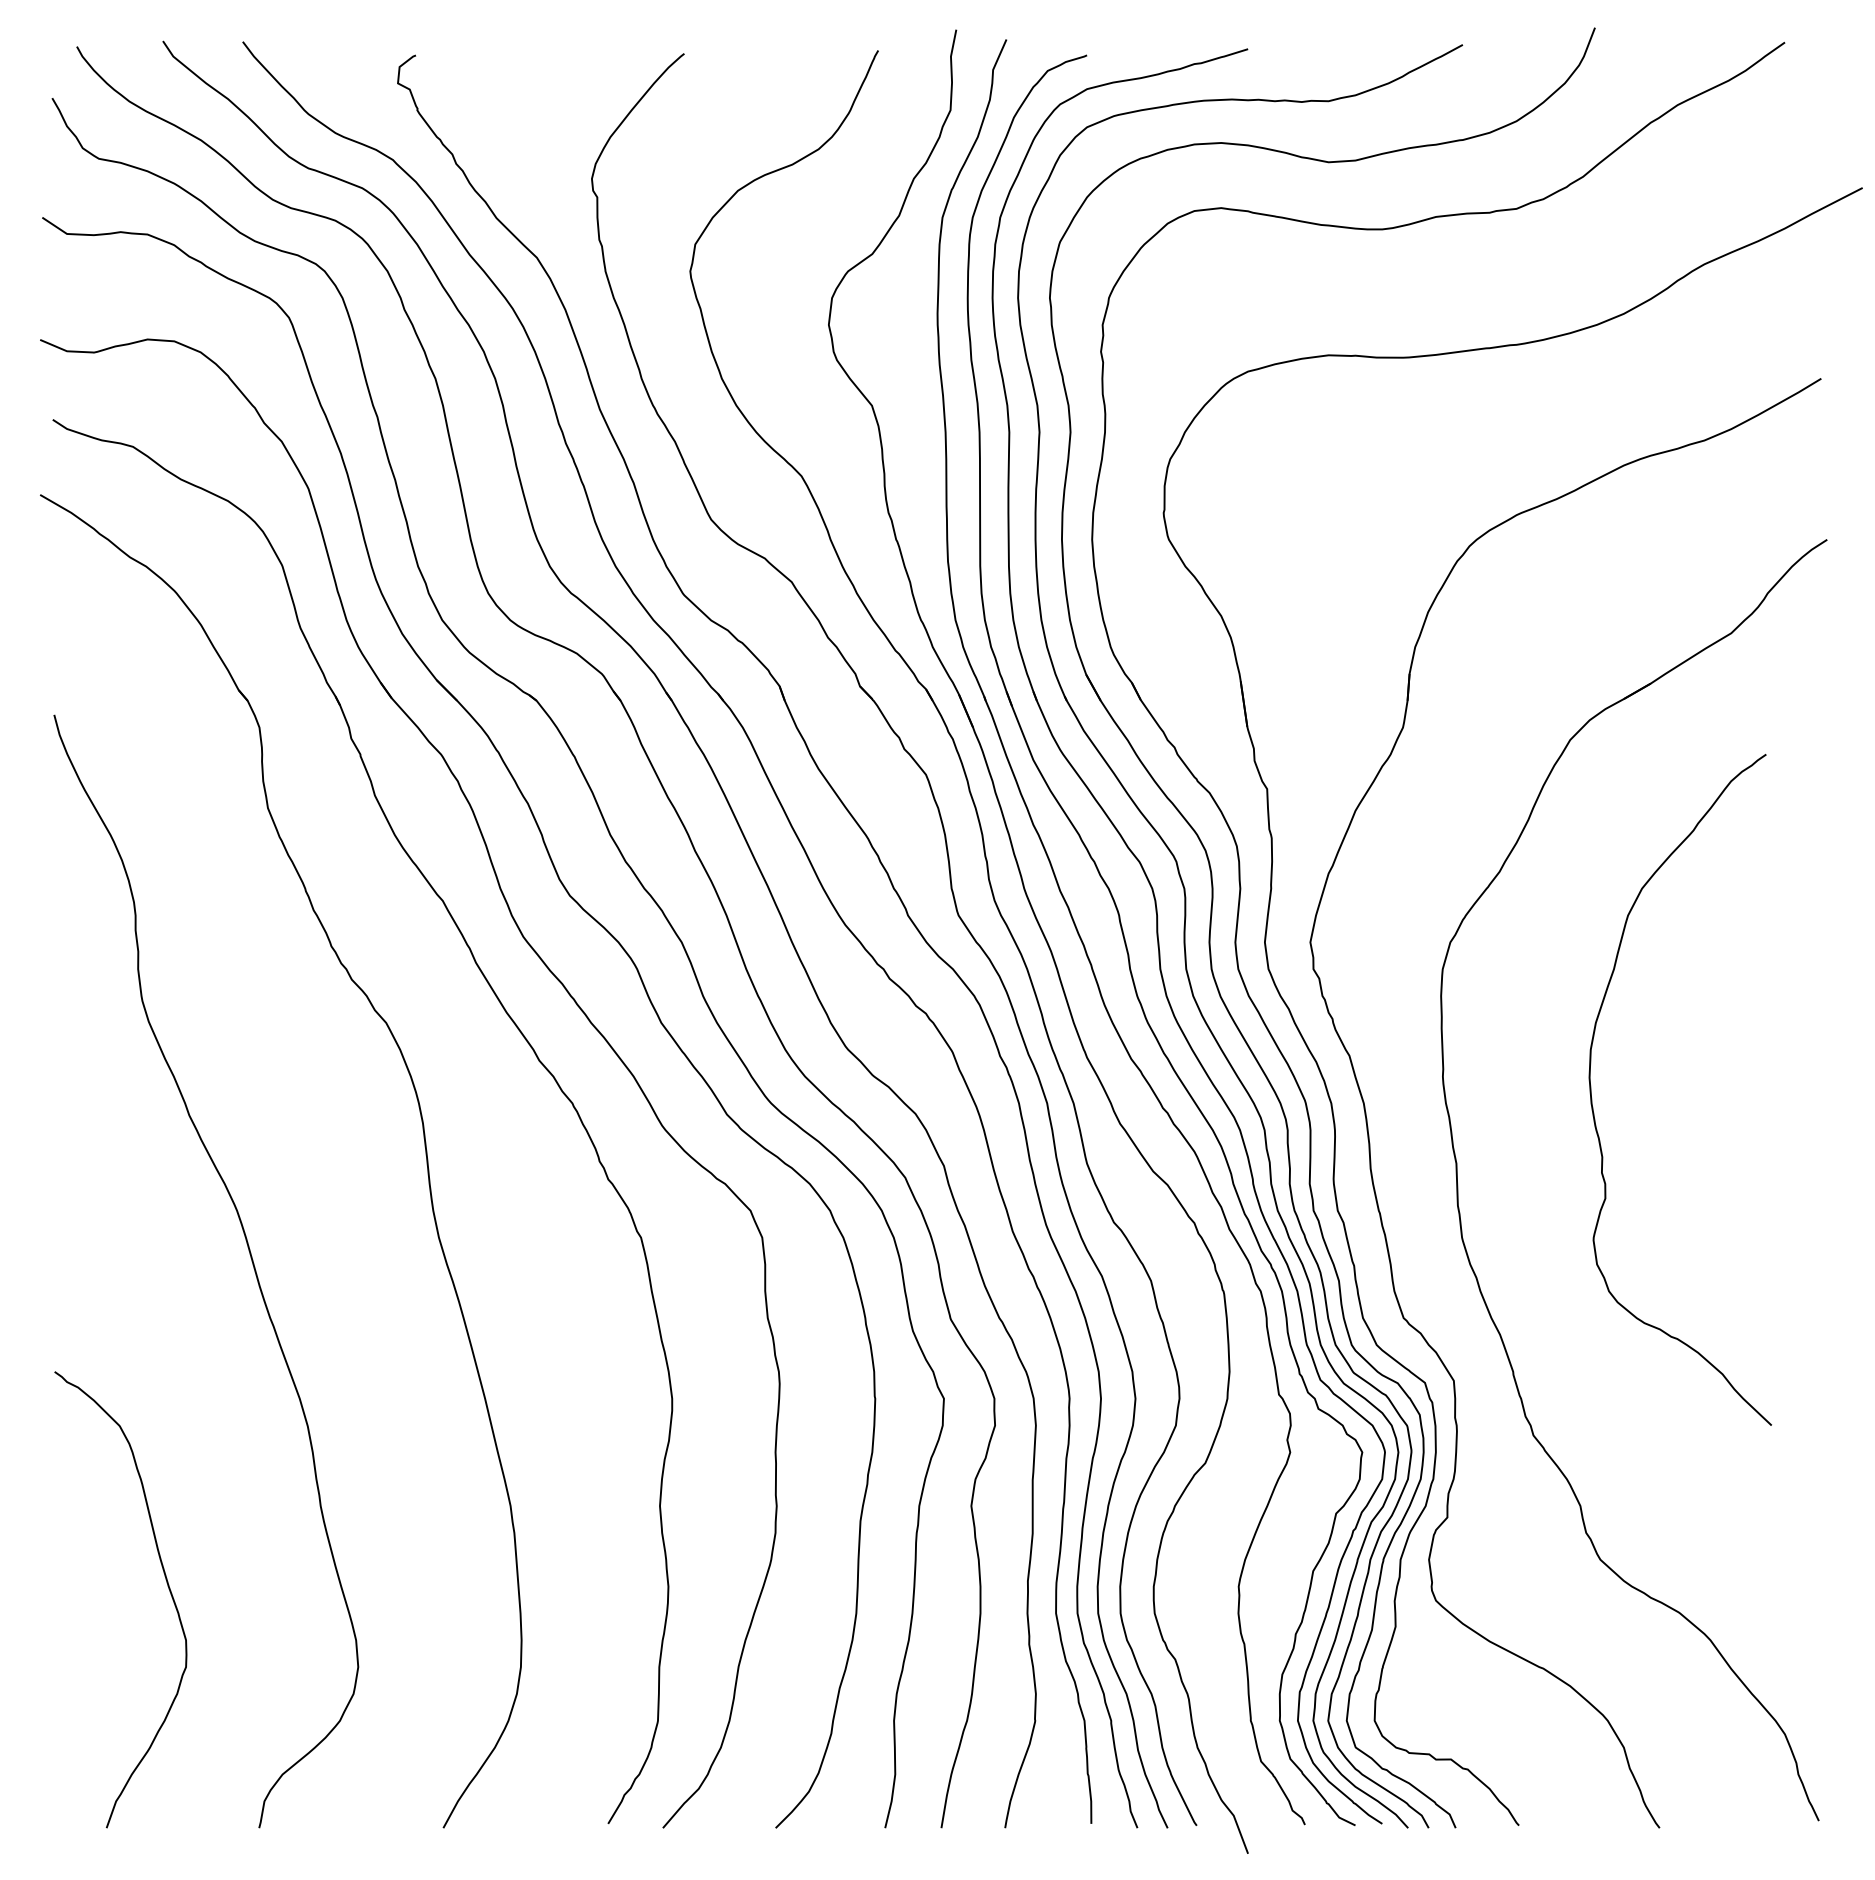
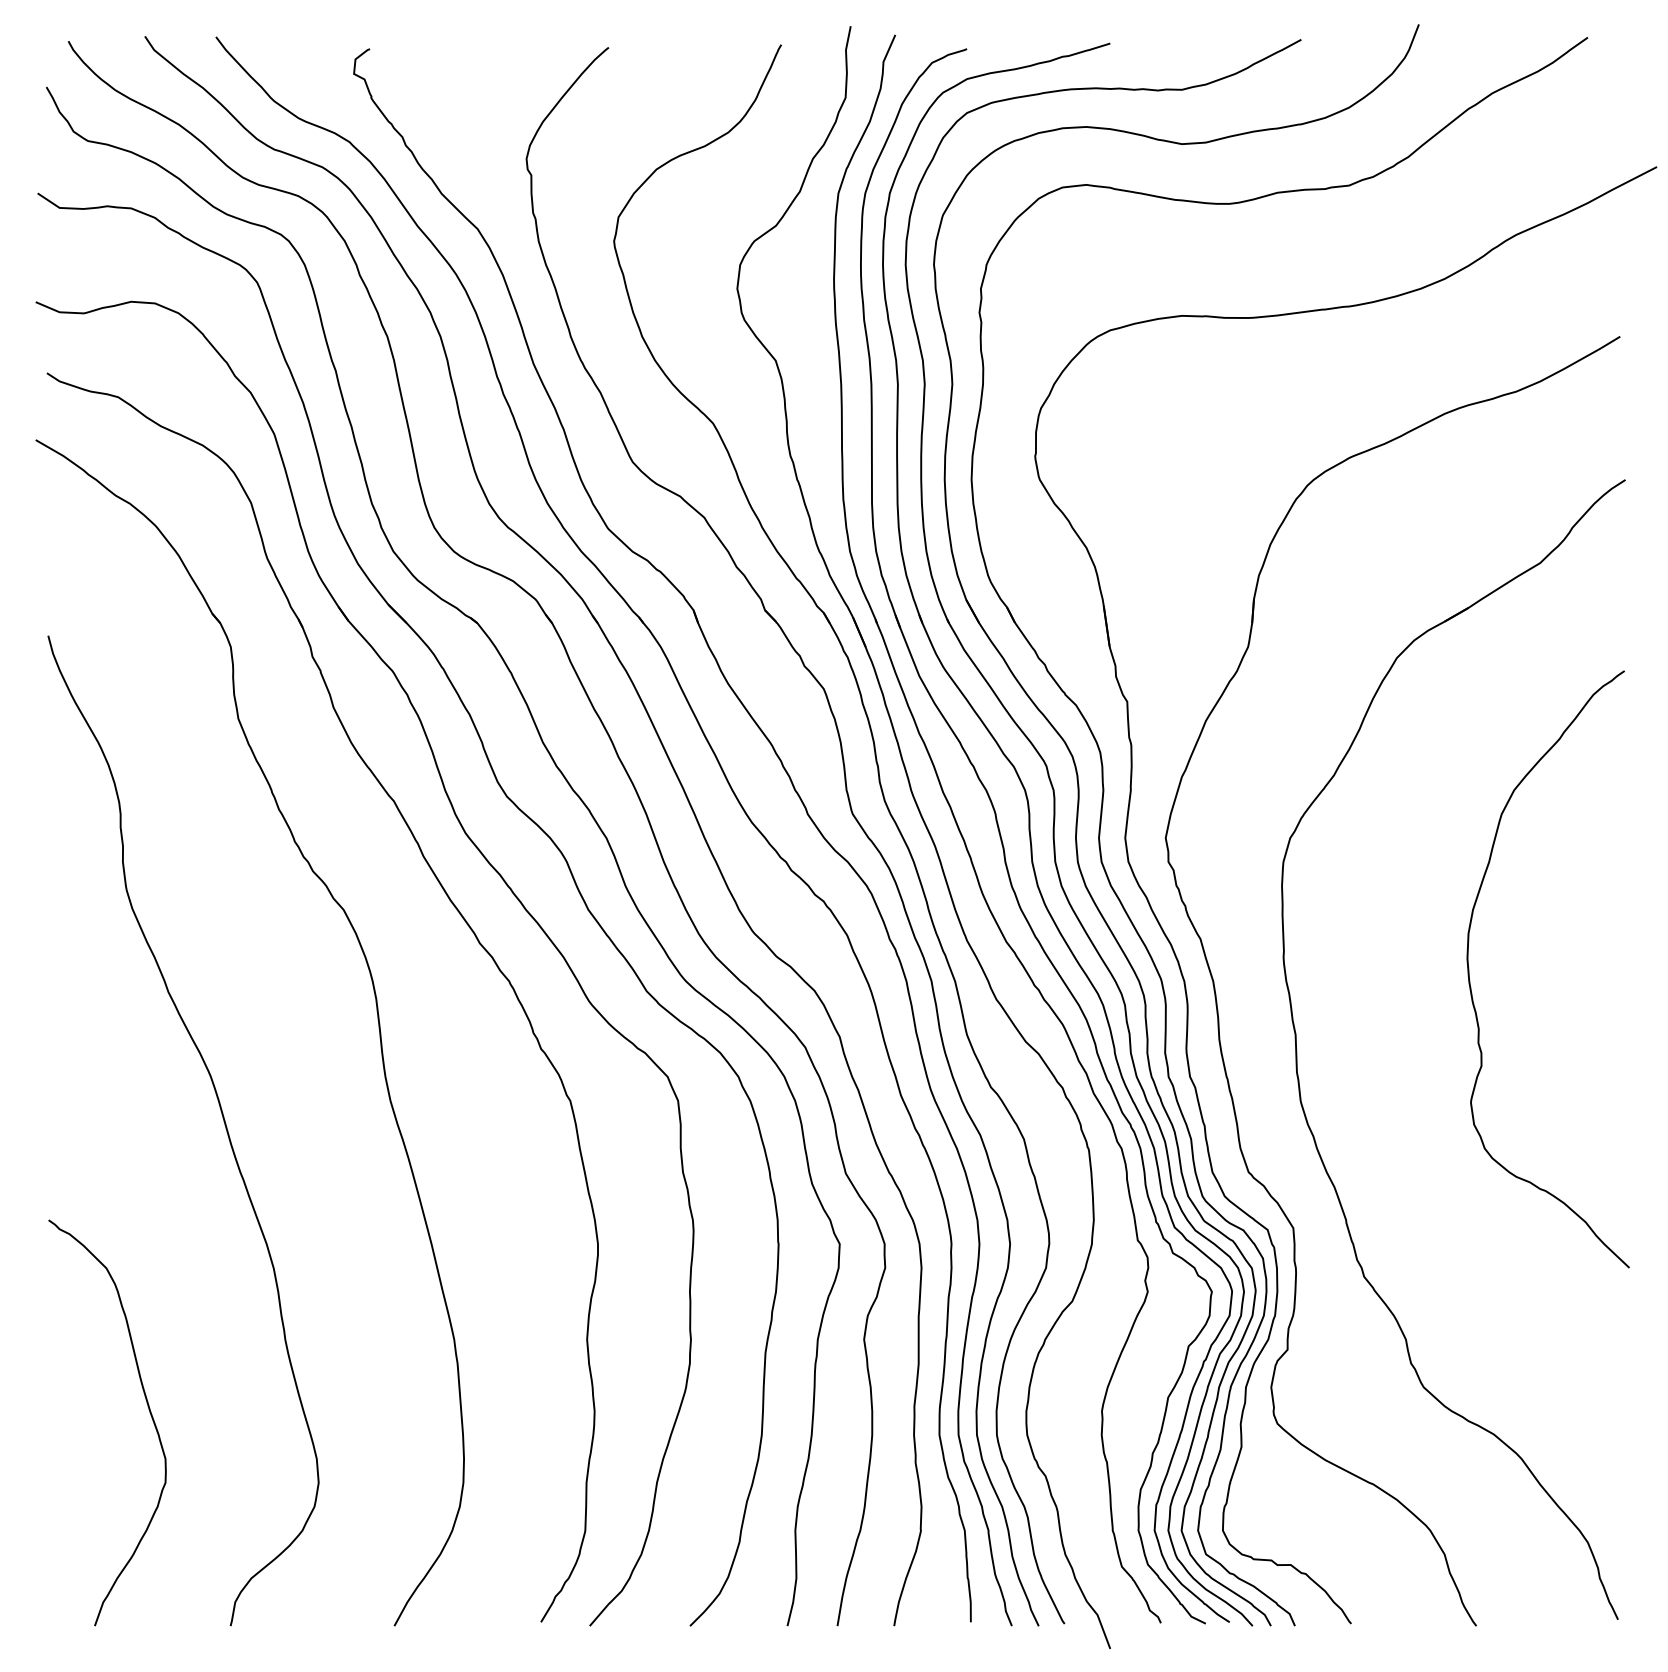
curve: (1592, 1098) -> (1470, 977), moved

